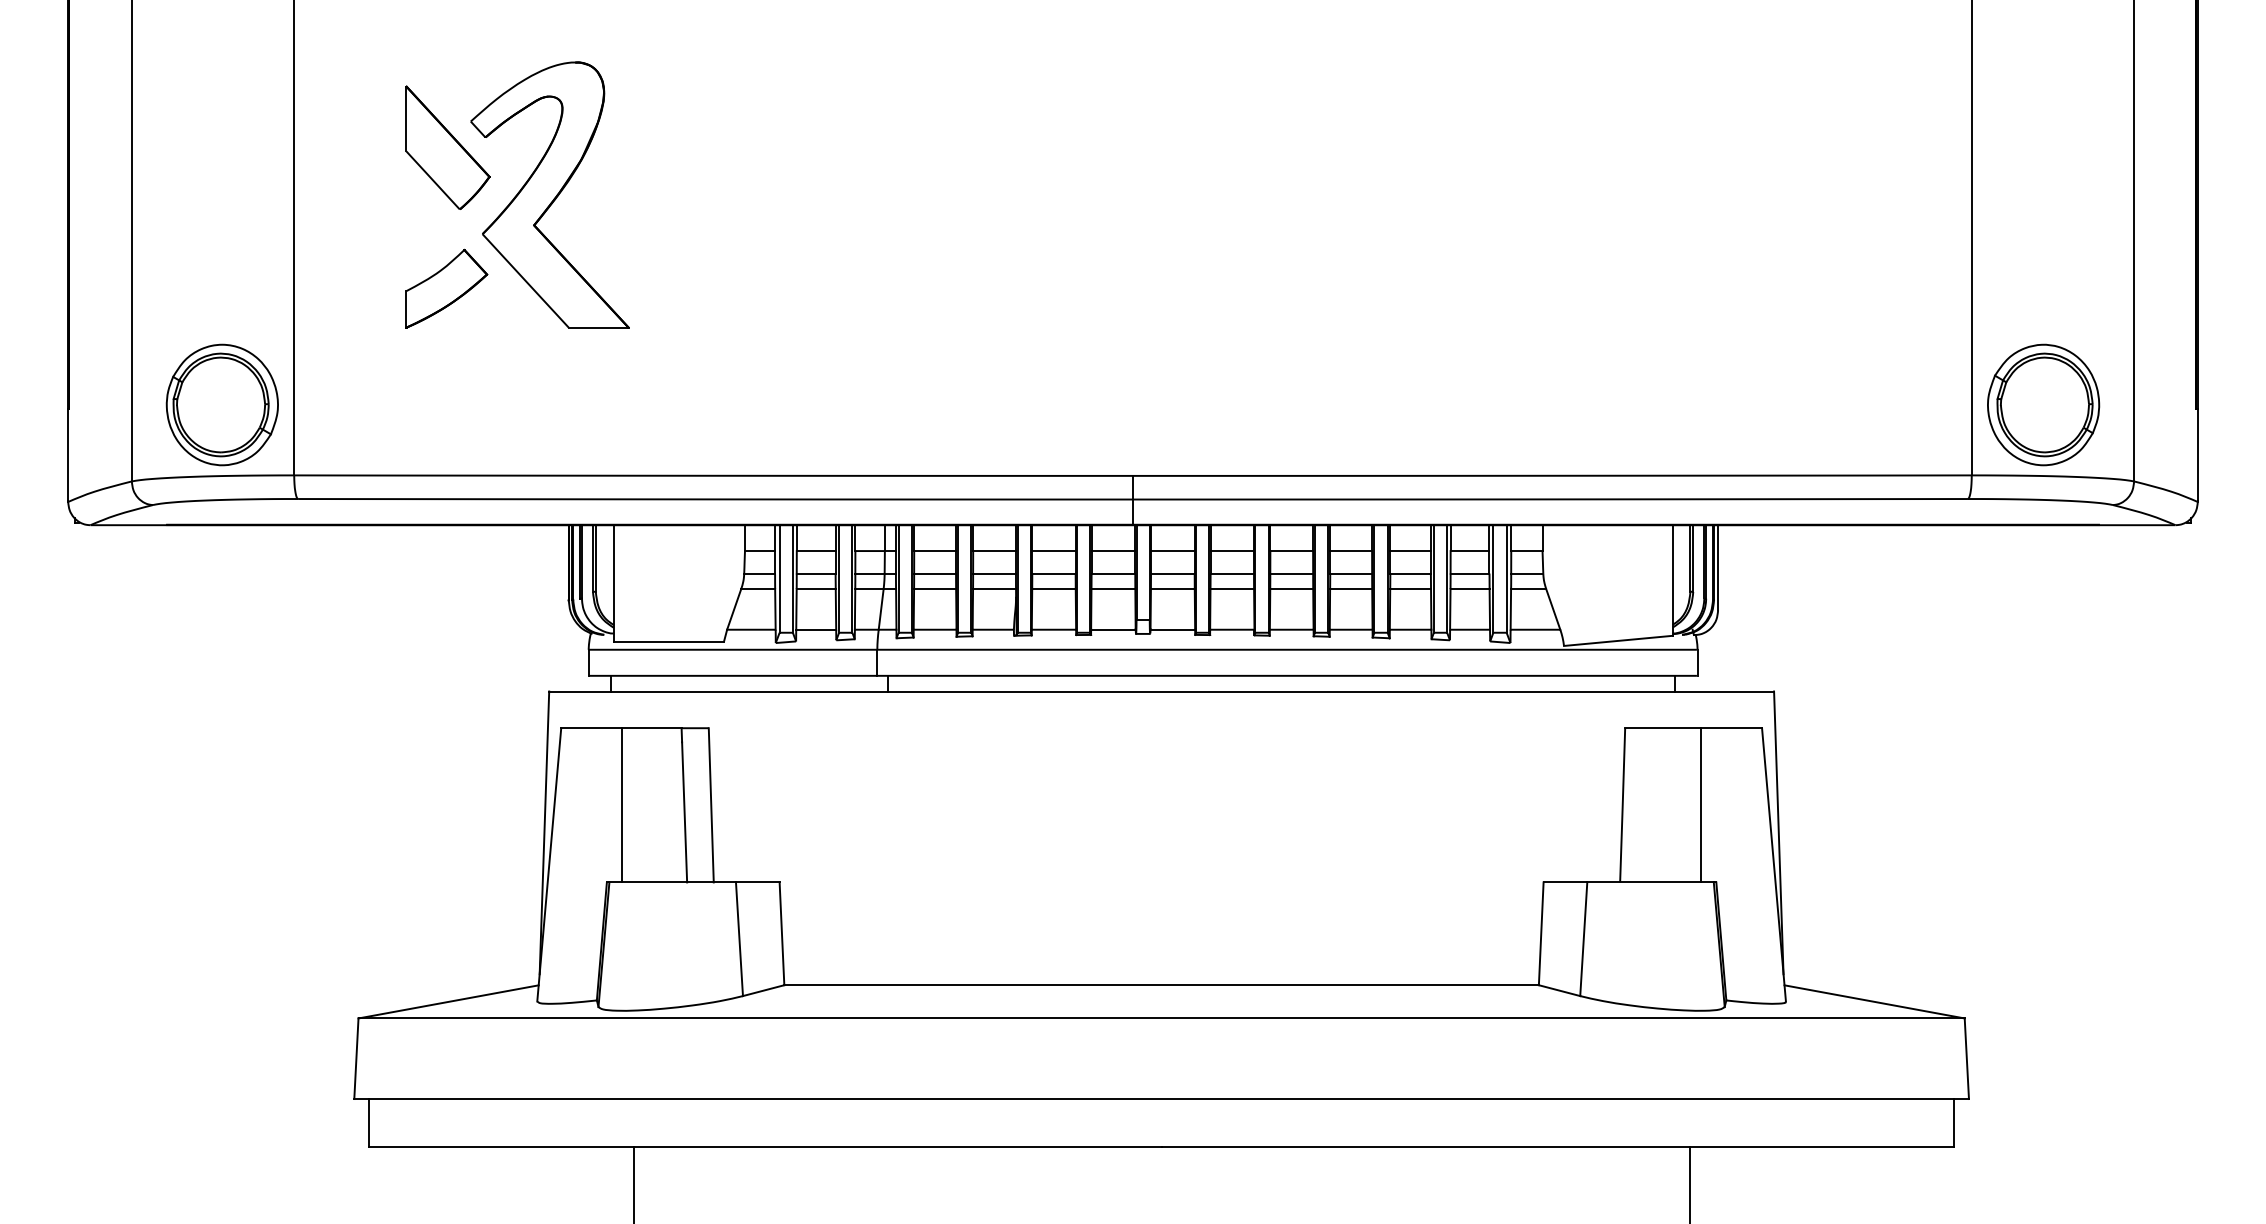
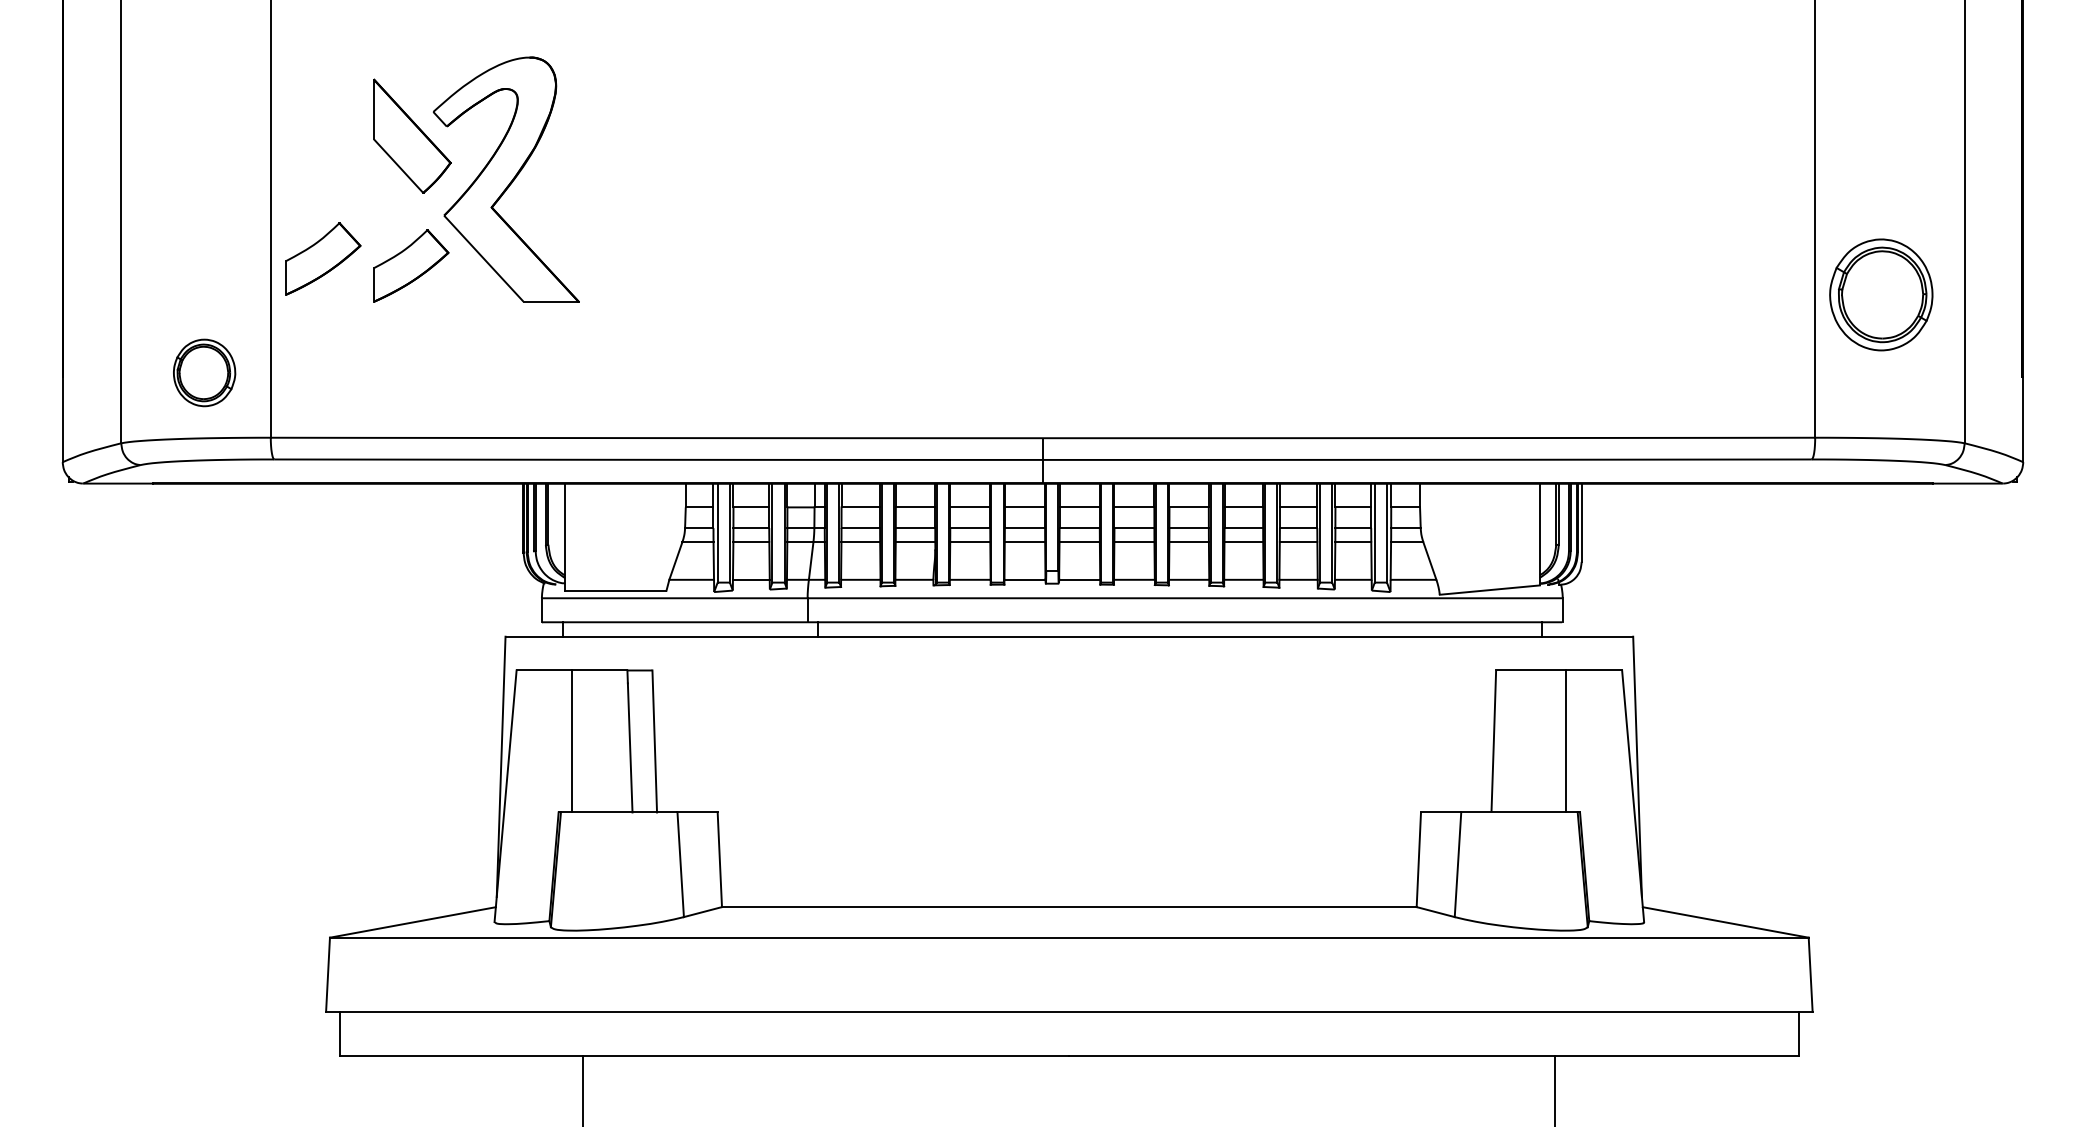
part: (351, 280) -> (323, 258), added
part: (222, 404) -> (204, 372), size x0.6
part: (2043, 404) -> (1881, 294), moved

